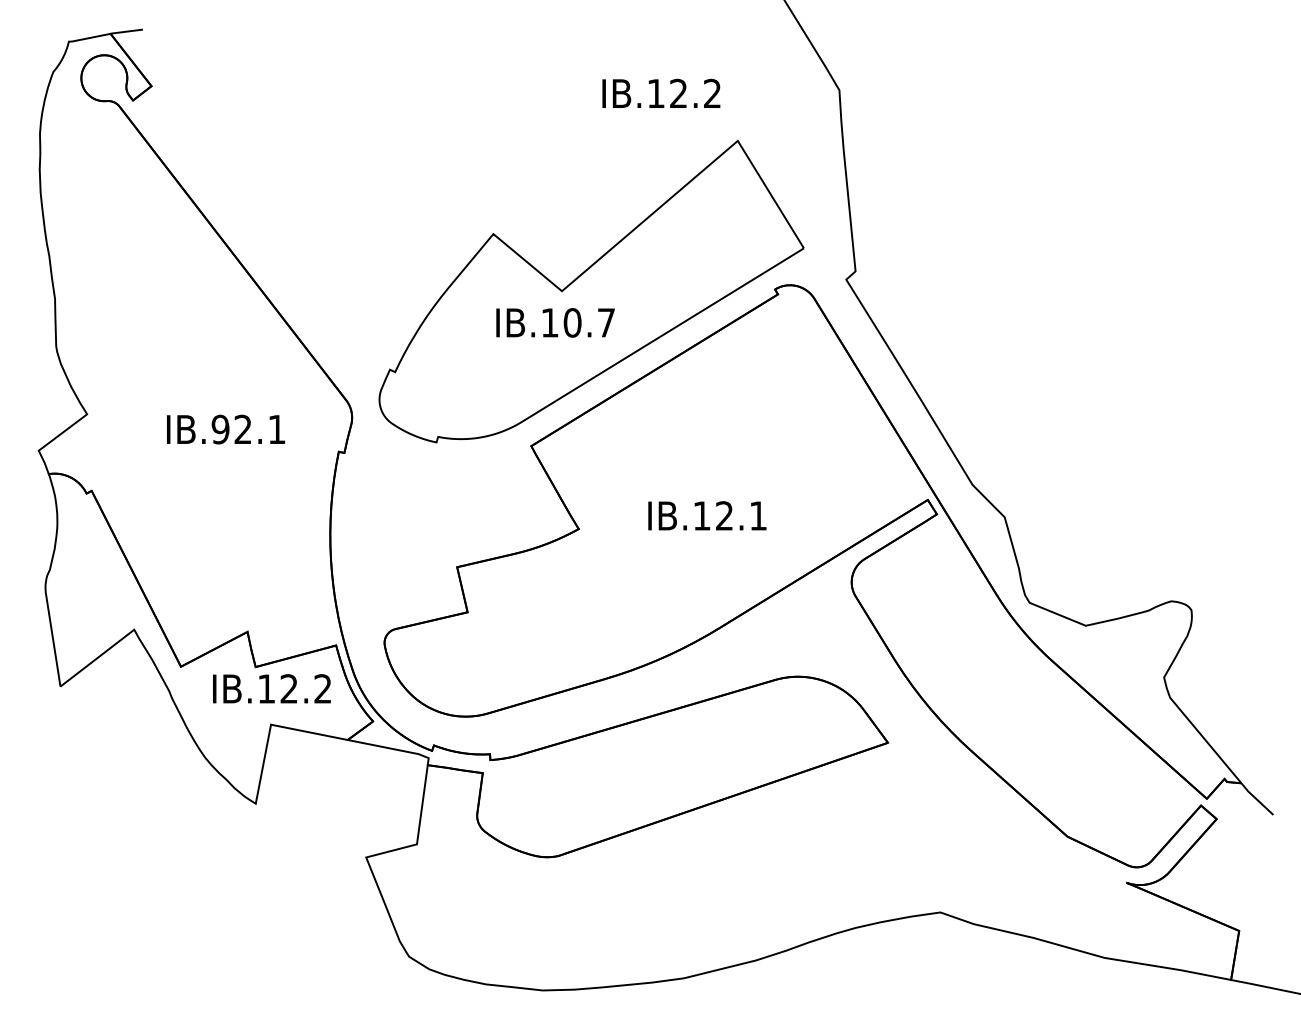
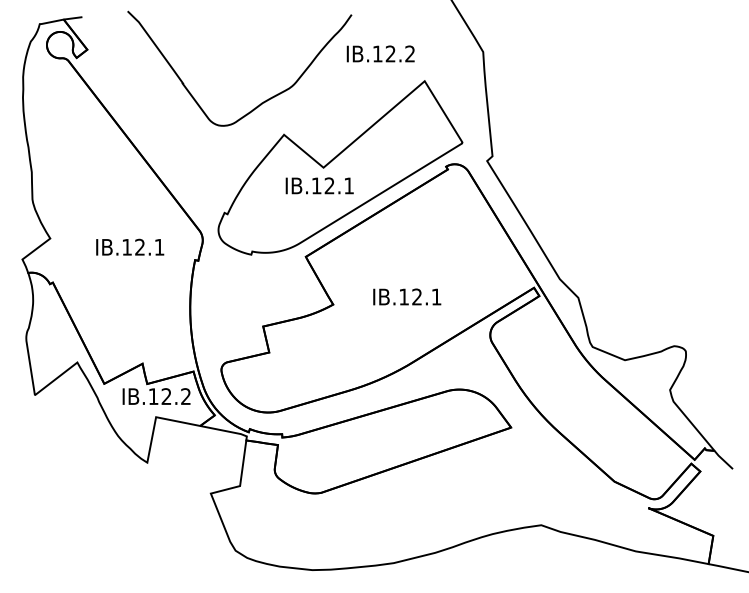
curve: (454, 177) -> (261, 102), added
text: (587, 322) -> (338, 185), IB.10.7 -> IB.12.1
text: (221, 428) -> (127, 246), IB.92.1 -> IB.12.1

